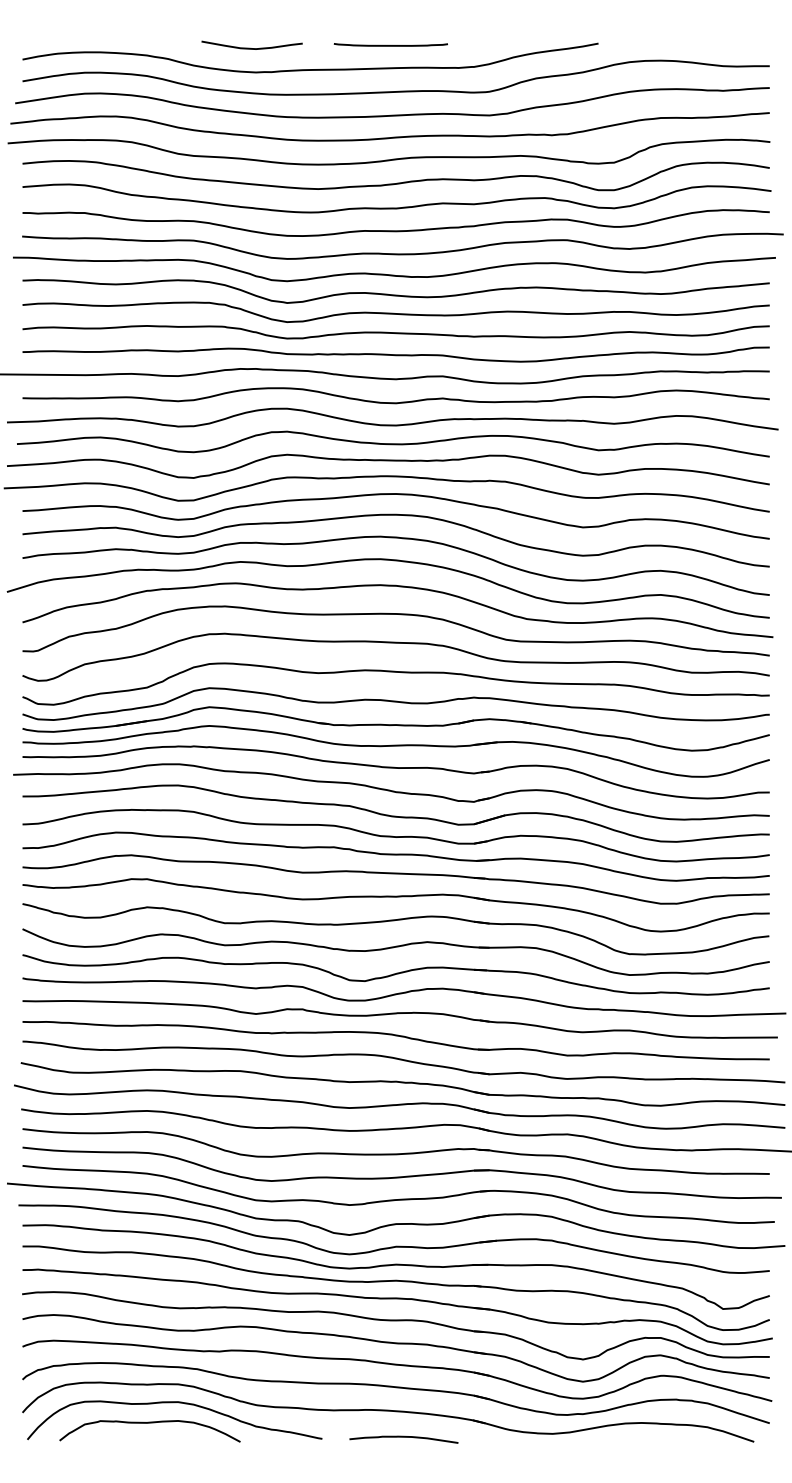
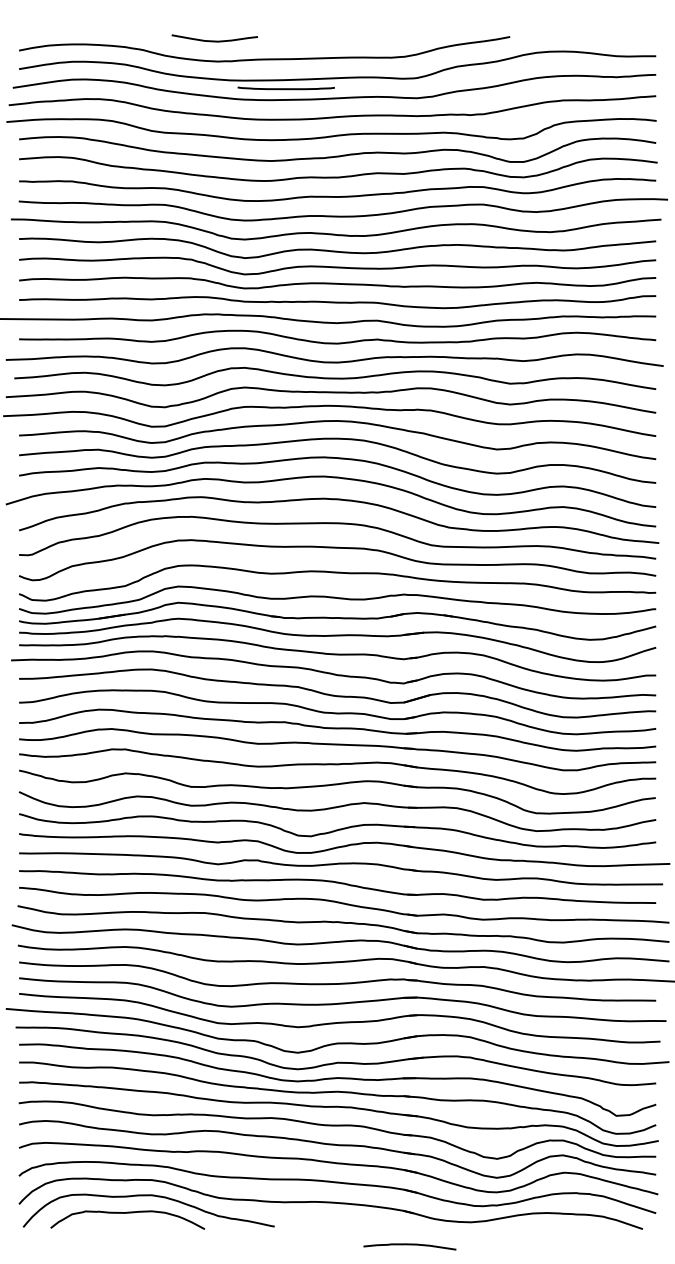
line: (390, 45) -> (285, 88), moved
curve: (403, 1437) -> (409, 1245), moved

